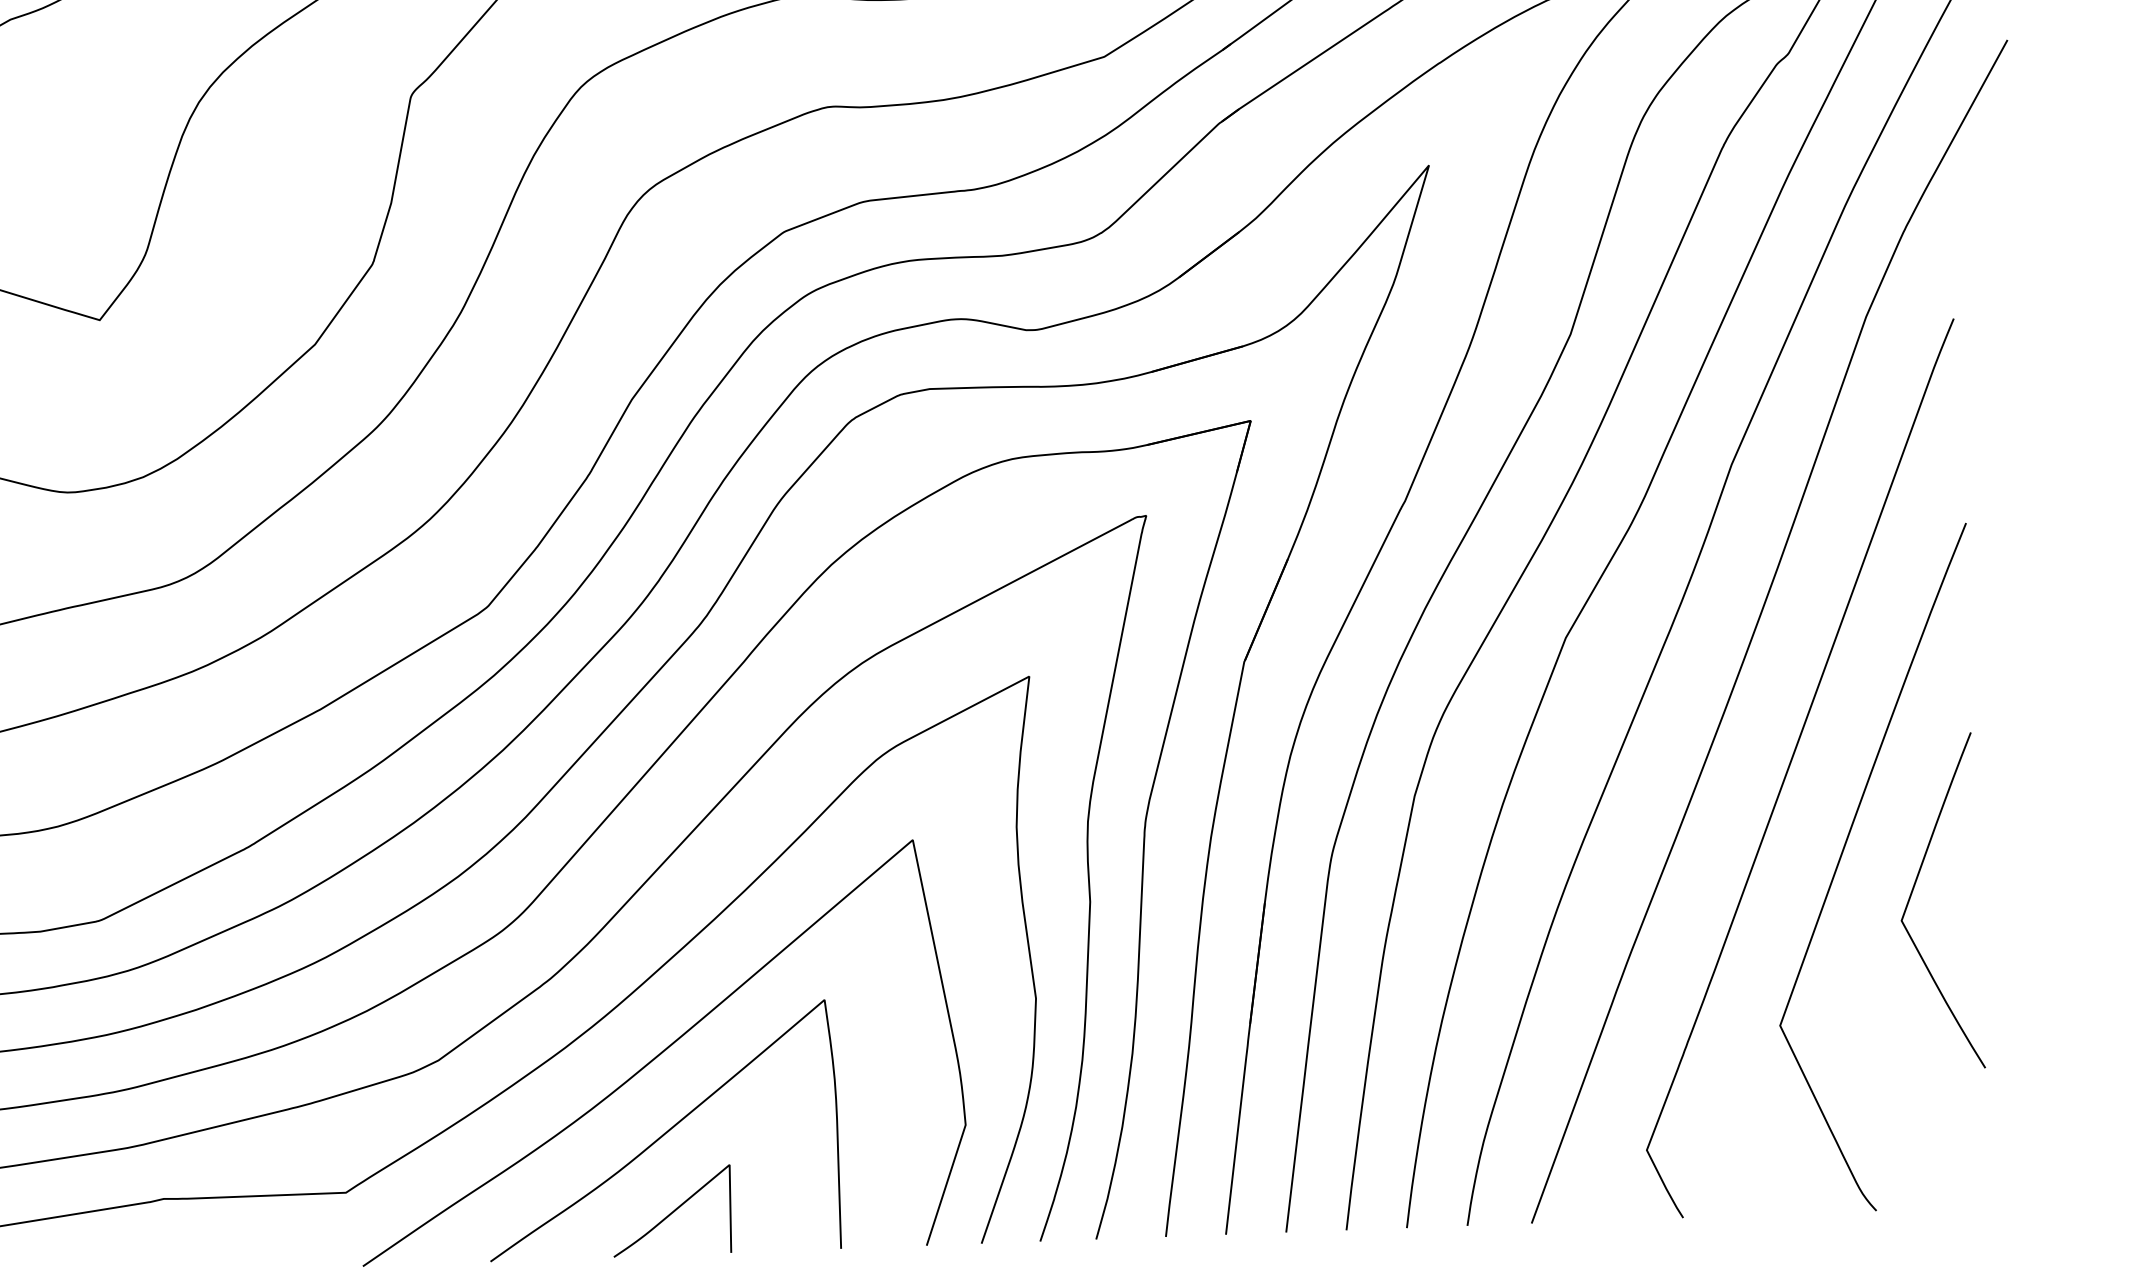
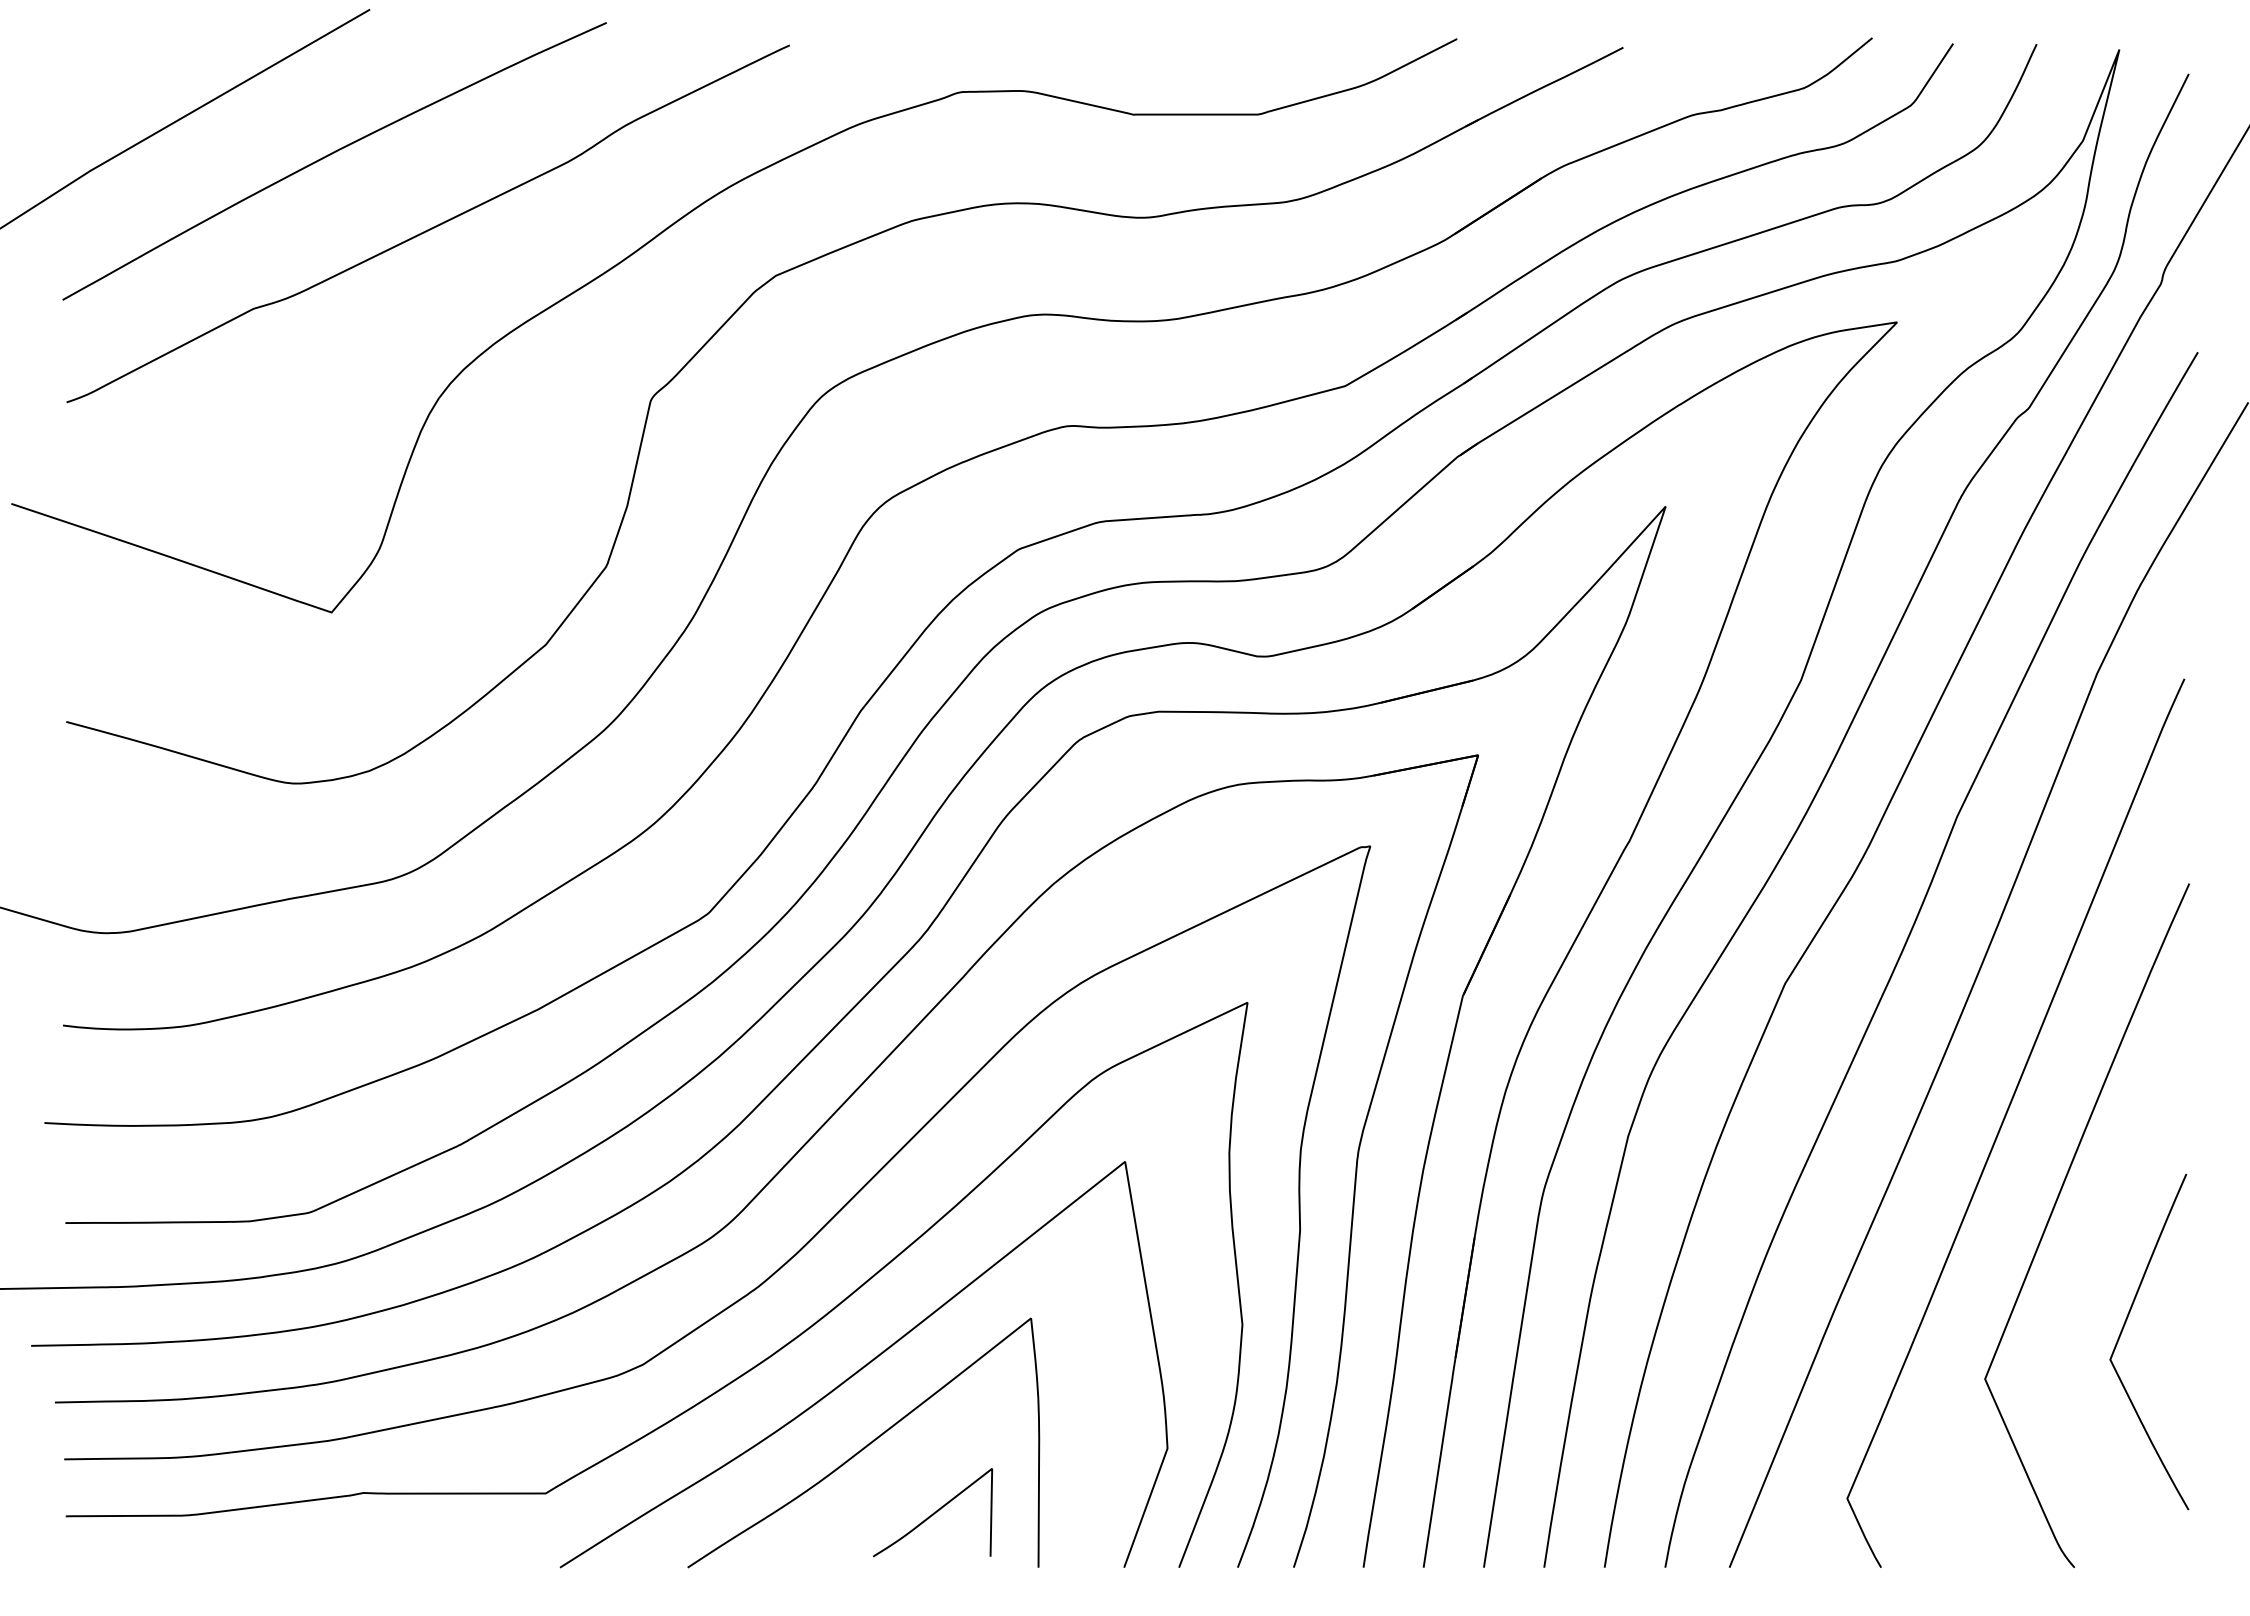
curve: (1912, 893) -> (2122, 1332), moved
curve: (672, 1210) -> (933, 1512), moved

